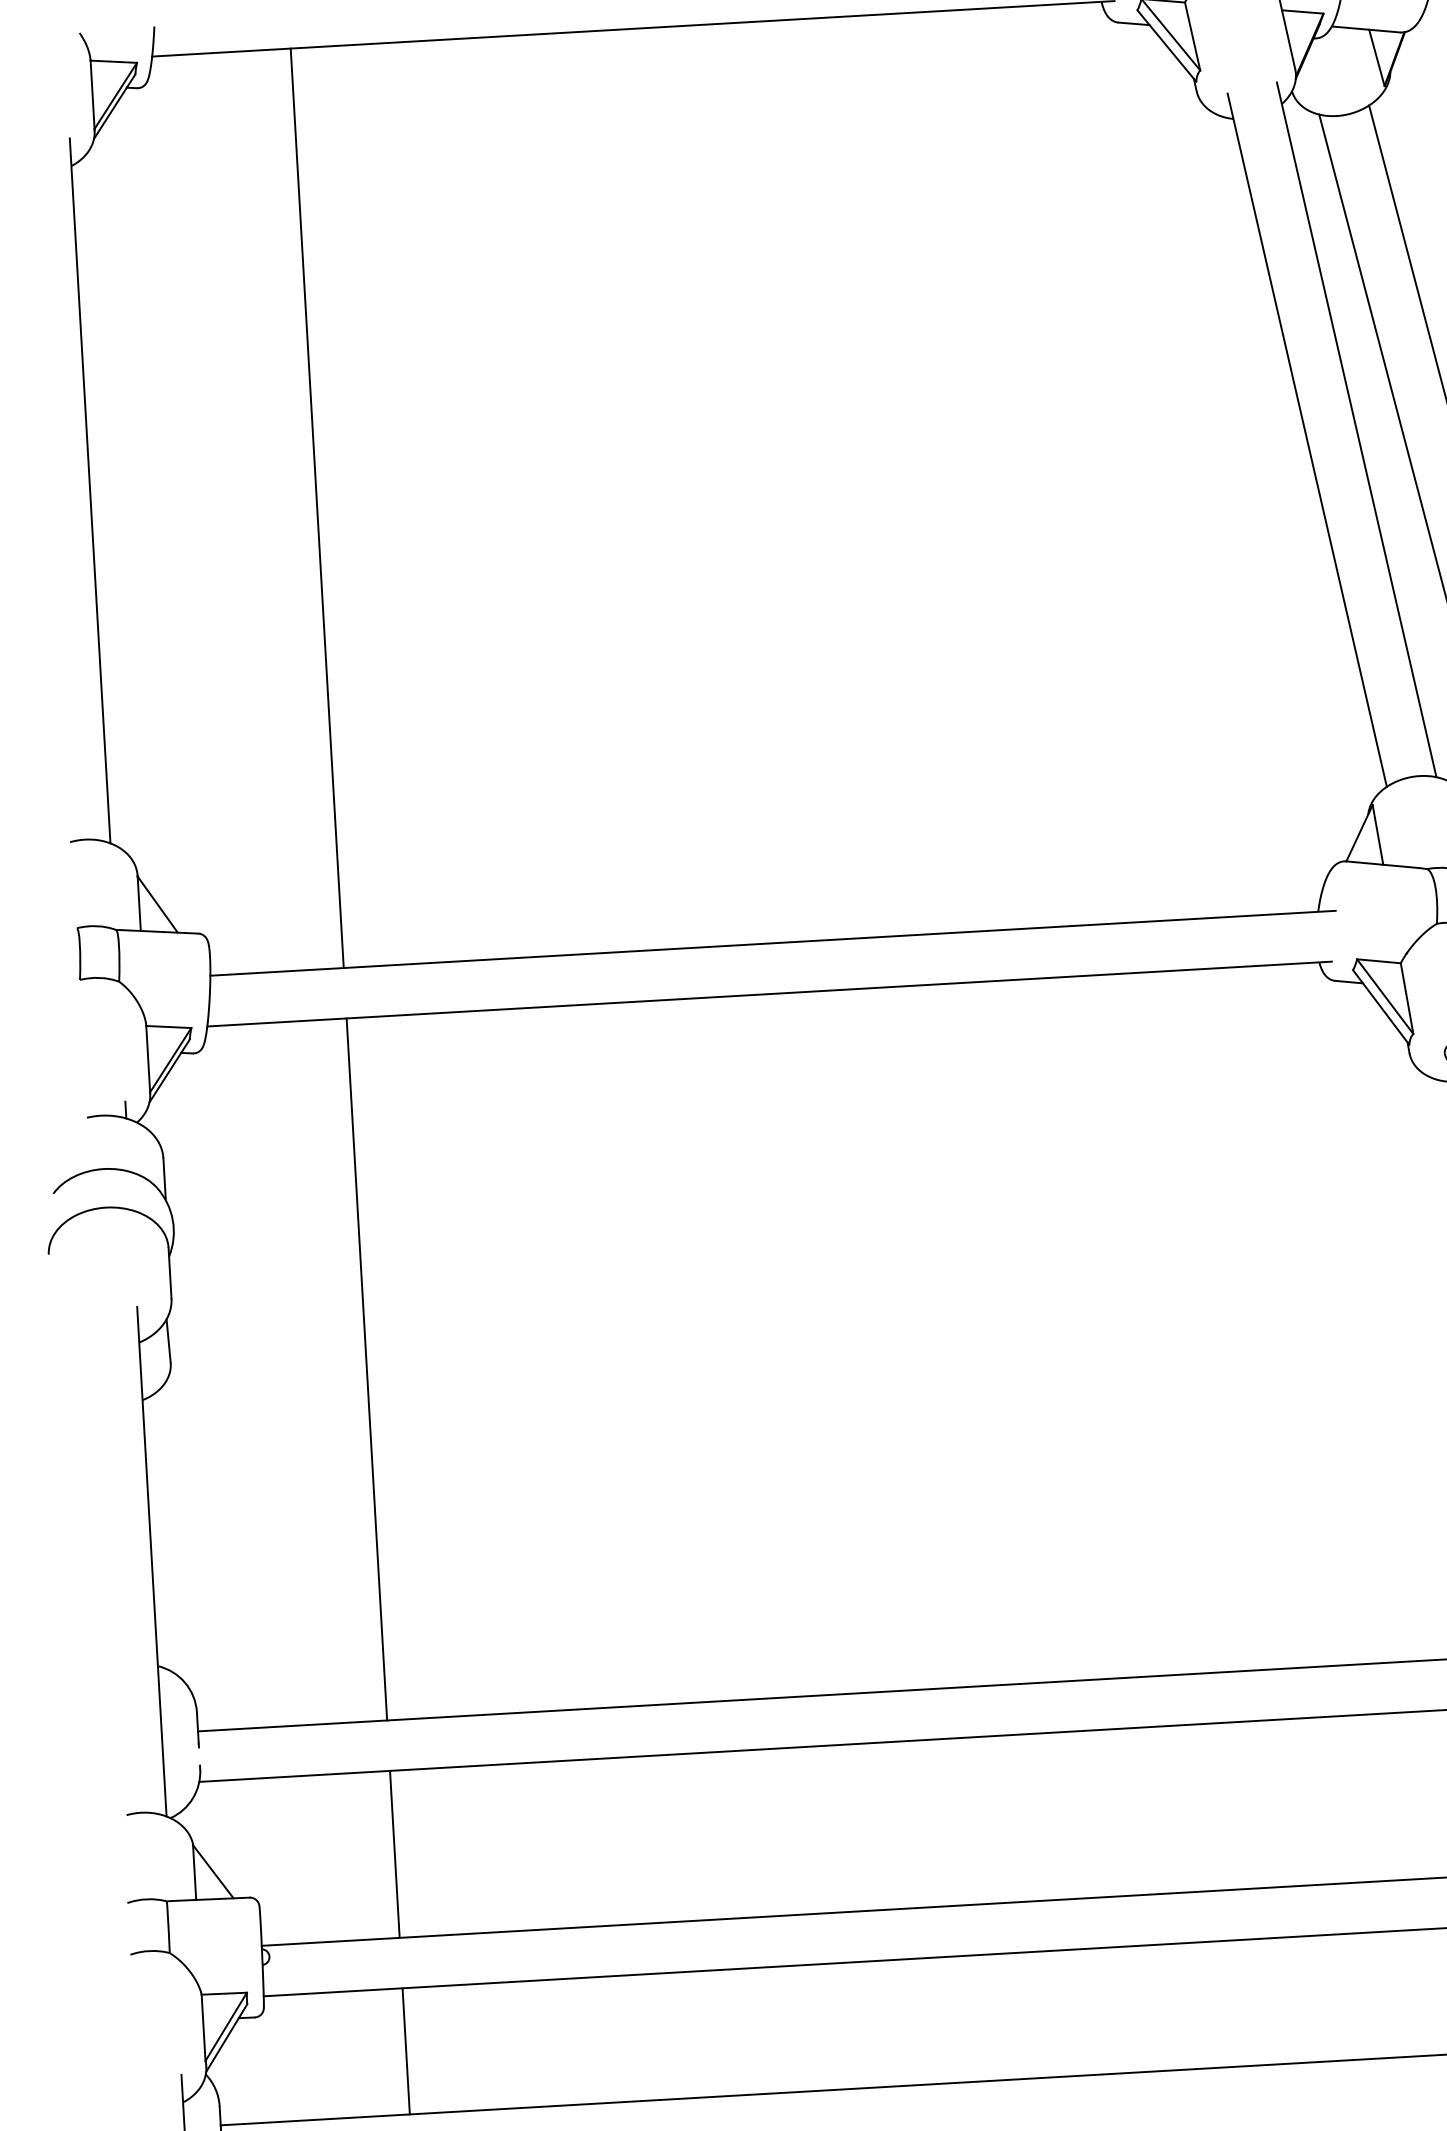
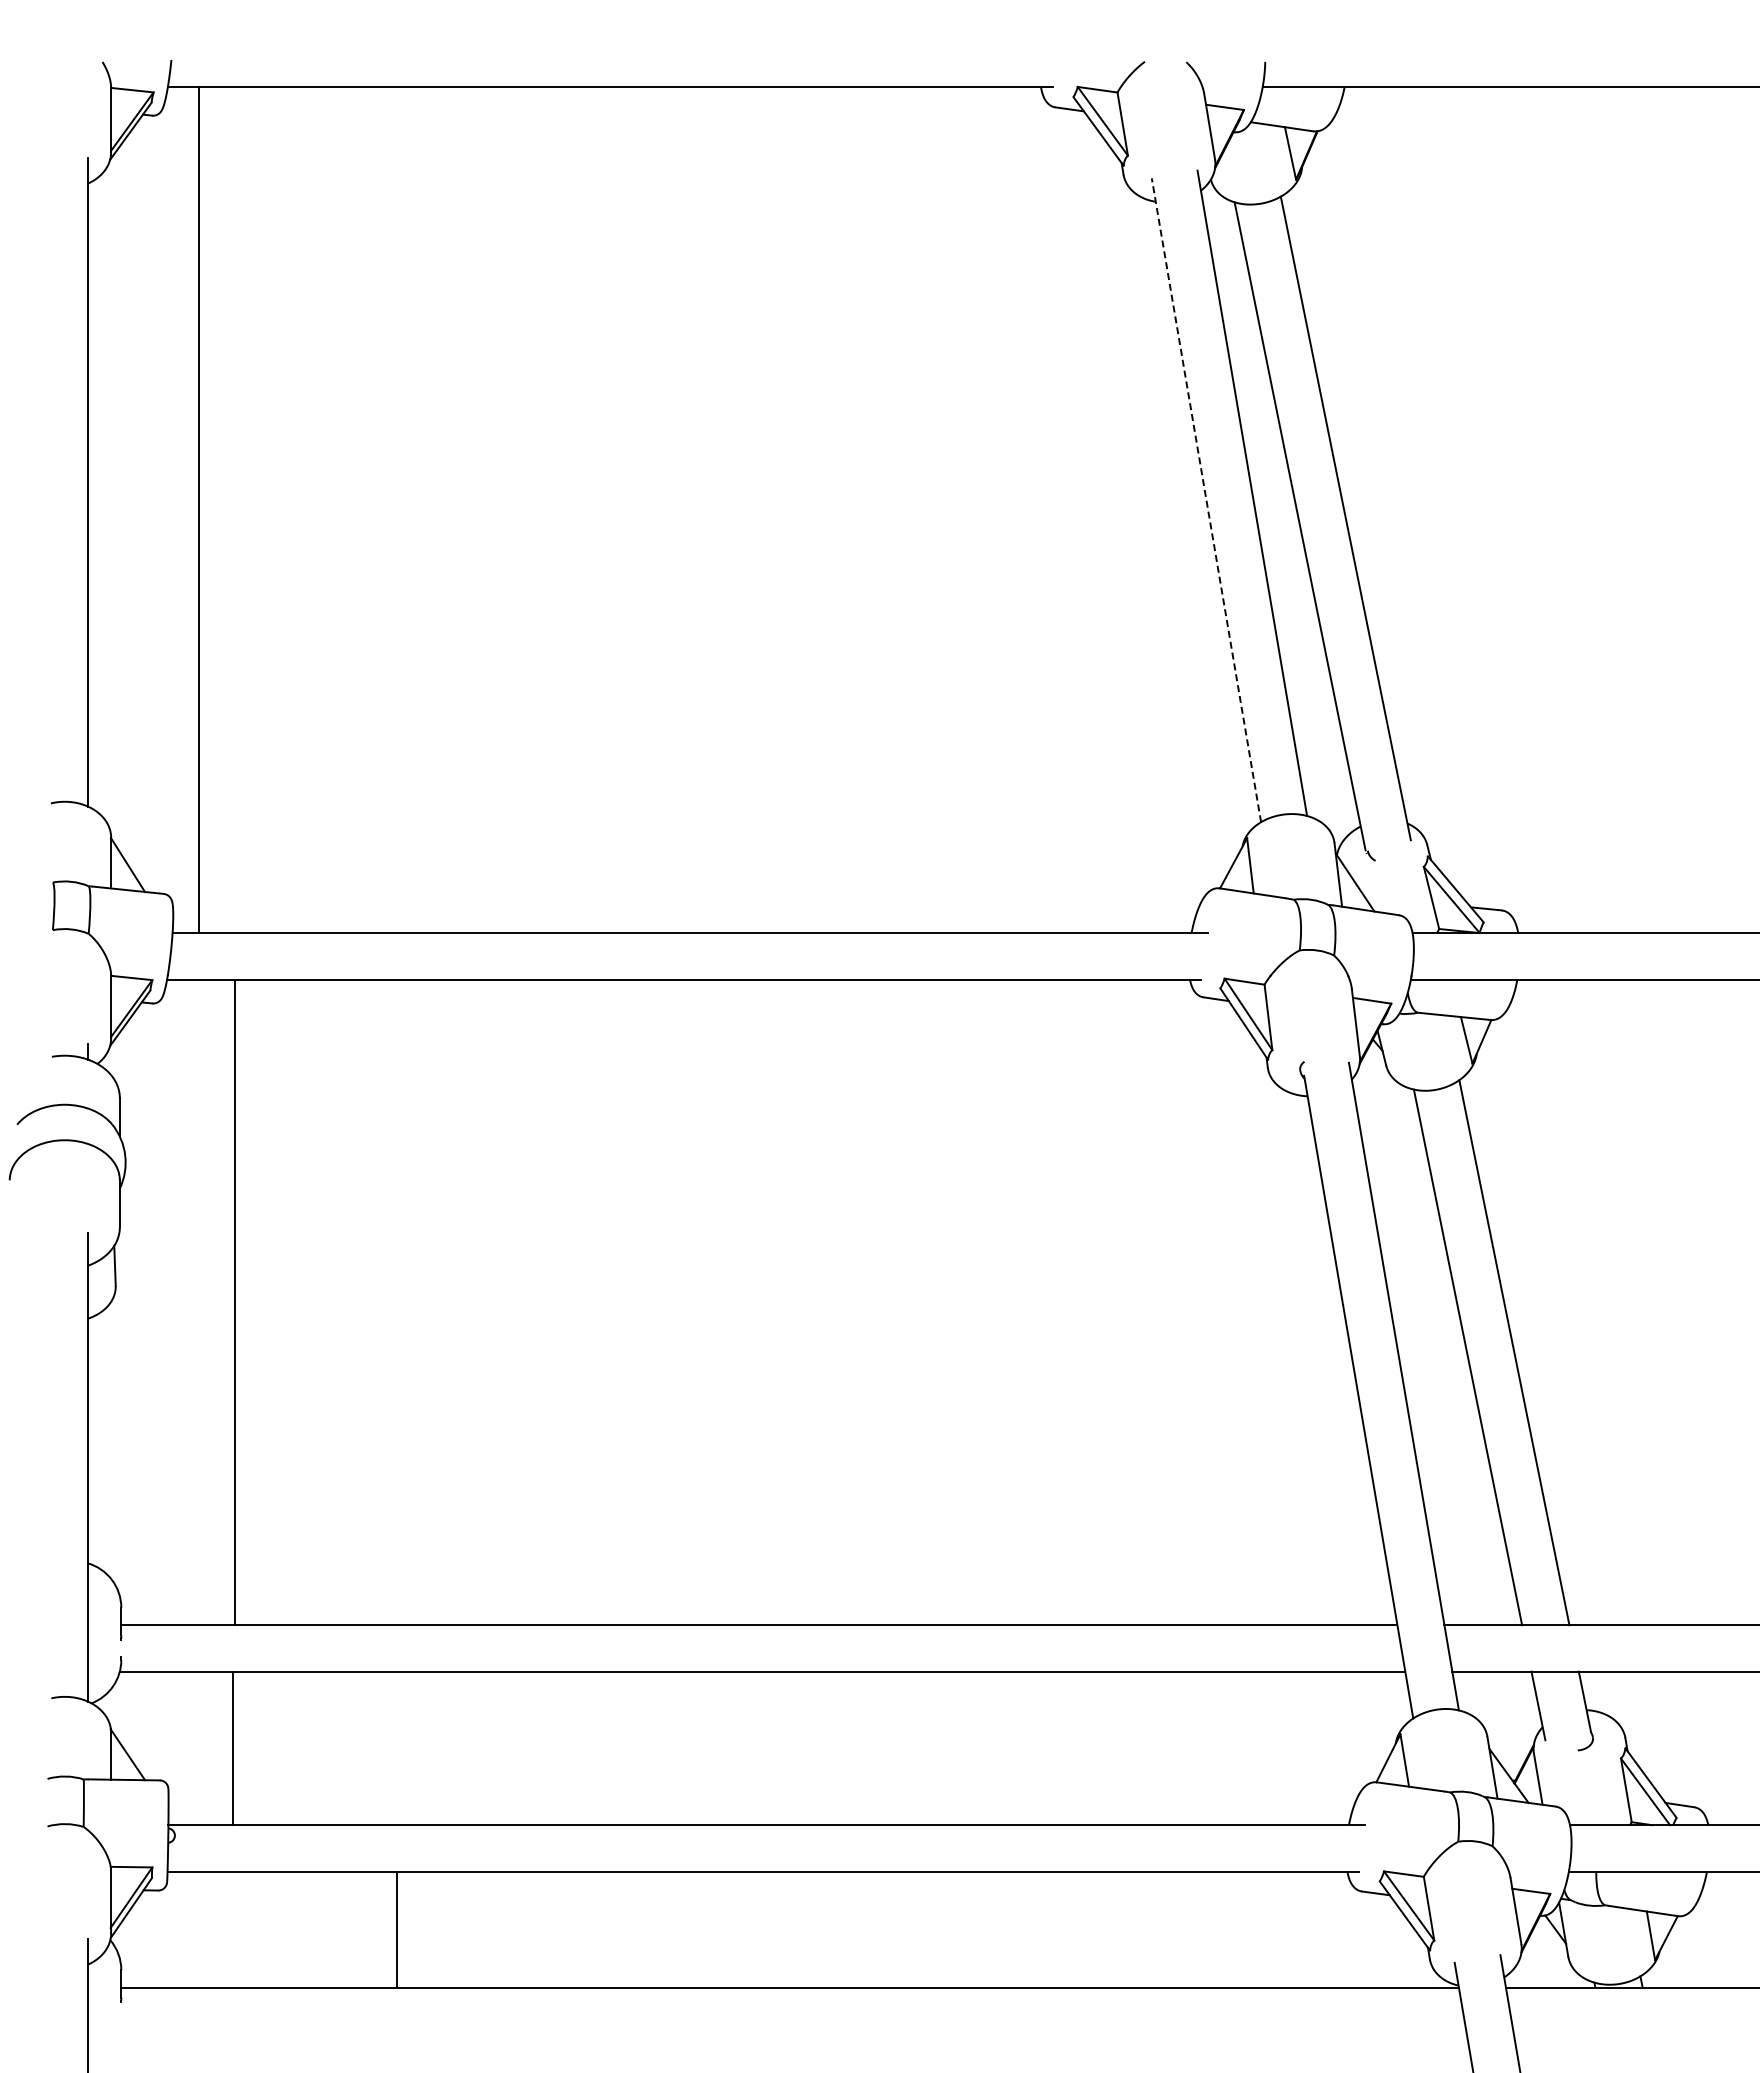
line: (1307, 440) -> (1206, 500), solid -> dashed
line: (317, 508) -> (199, 510), moved
line: (367, 1369) -> (235, 1302), moved
line: (395, 1854) -> (233, 1748), moved
line: (406, 2051) -> (397, 1929), moved

